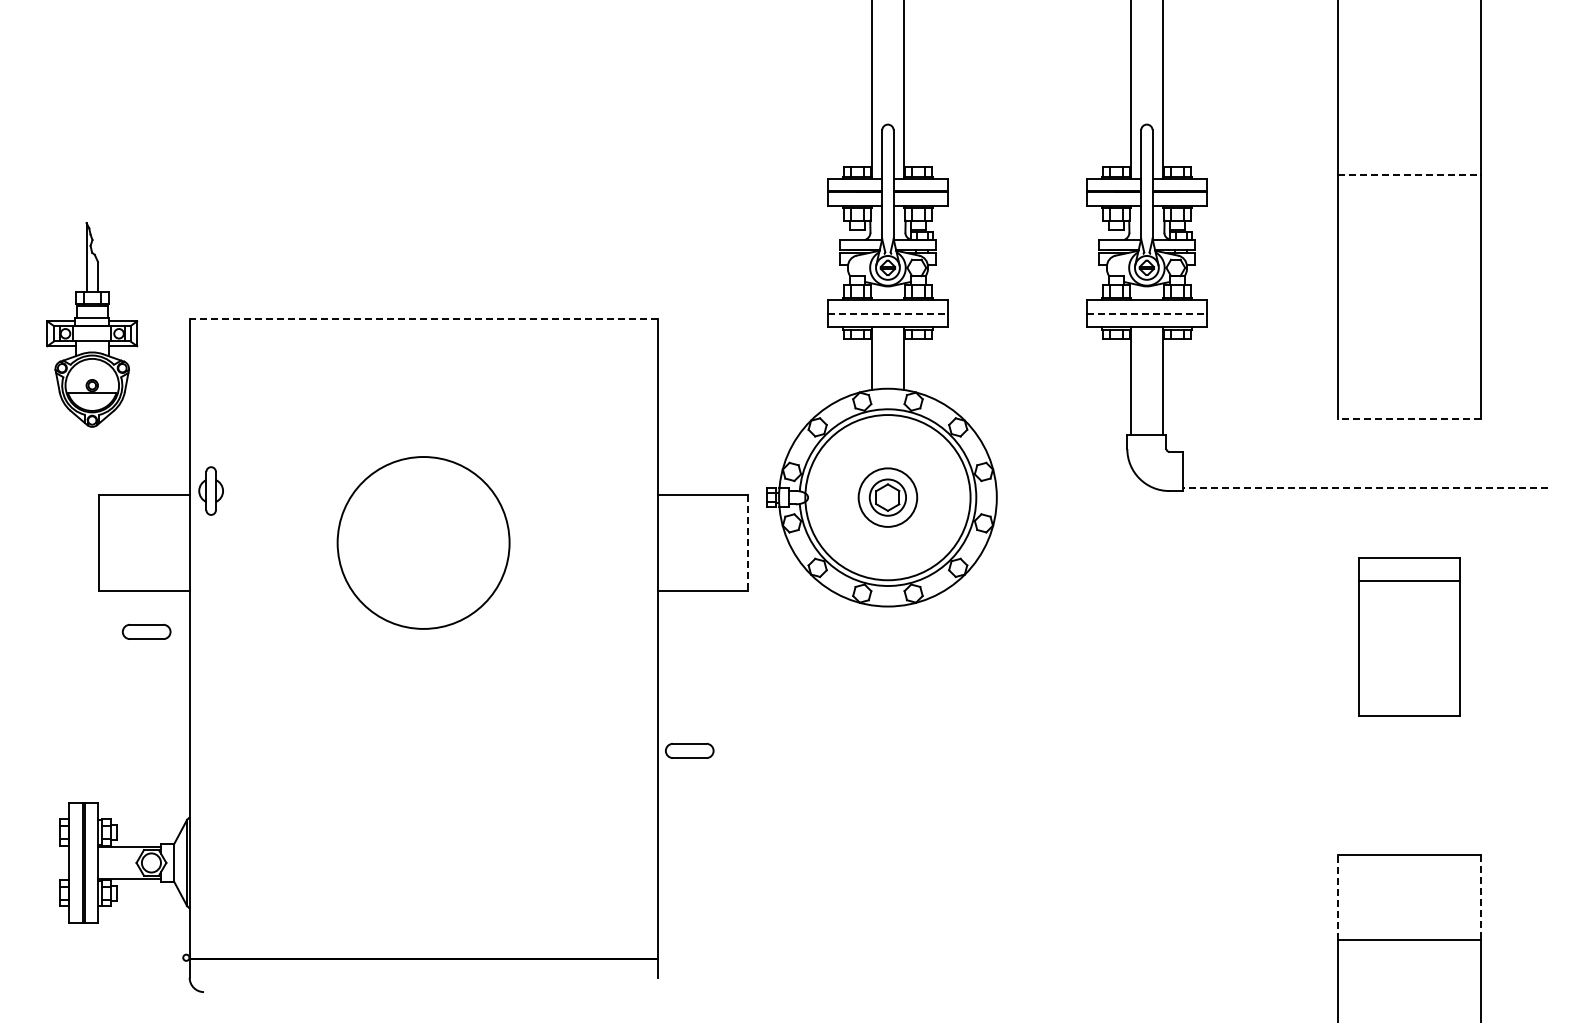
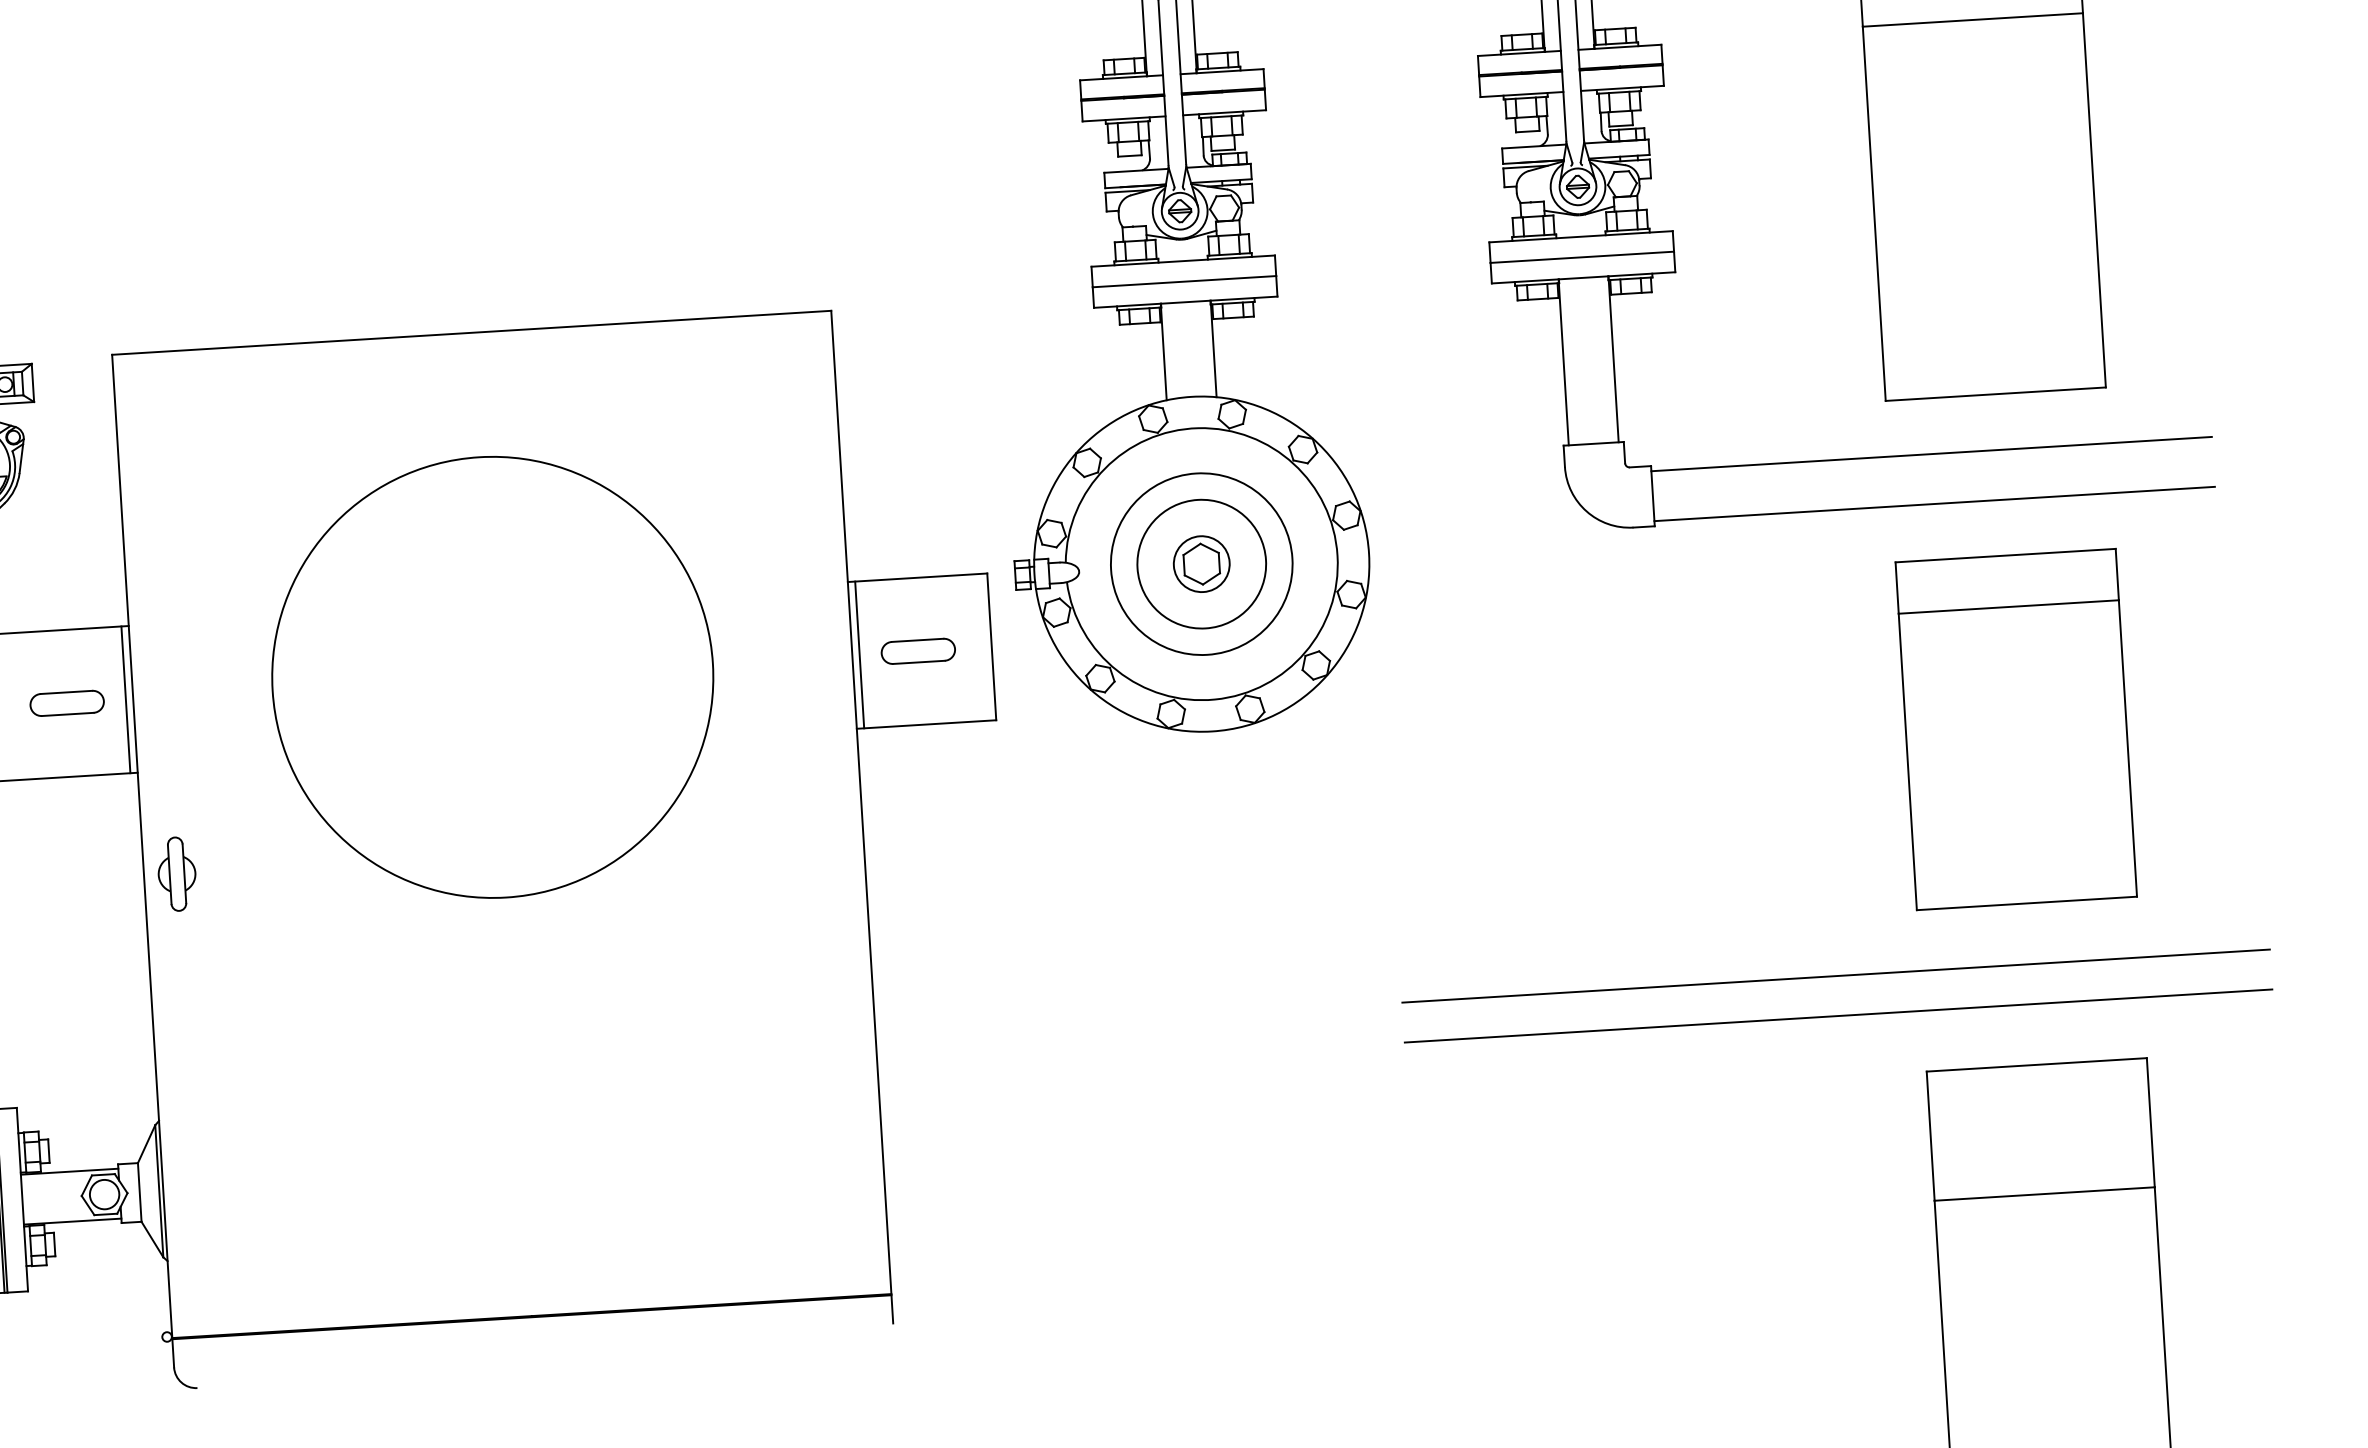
line: (1409, 175) -> (1972, 20), dashed -> solid
line: (887, 313) -> (1183, 281), dashed -> solid
line: (1146, 313) -> (1581, 256), dashed -> solid
line: (423, 318) -> (471, 332), dashed -> solid
line: (1409, 418) -> (1995, 393), dashed -> solid
line: (1365, 455) -> (1931, 454), added
line: (1365, 487) -> (1934, 503), dashed -> solid
part: (210, 490) -> (176, 873), moved
circle: (887, 497) -> (1201, 563), size x0.71
circle: (887, 497) -> (1201, 563), size x1.43
line: (184, 542) -> (125, 699), added
circle: (423, 542) -> (492, 676), size x1.67
line: (662, 542) -> (859, 654), added
line: (748, 542) -> (991, 646), dashed -> solid
part: (146, 631) -> (66, 702), moved
part: (1409, 636) -> (2016, 728), size x1.43
part: (689, 750) -> (917, 650), moved
line: (1282, 789) -> (1835, 975), added
line: (1282, 815) -> (1837, 1015), added
line: (1337, 897) -> (1929, 1136), dashed -> solid
line: (1481, 897) -> (2151, 1122), dashed -> solid

